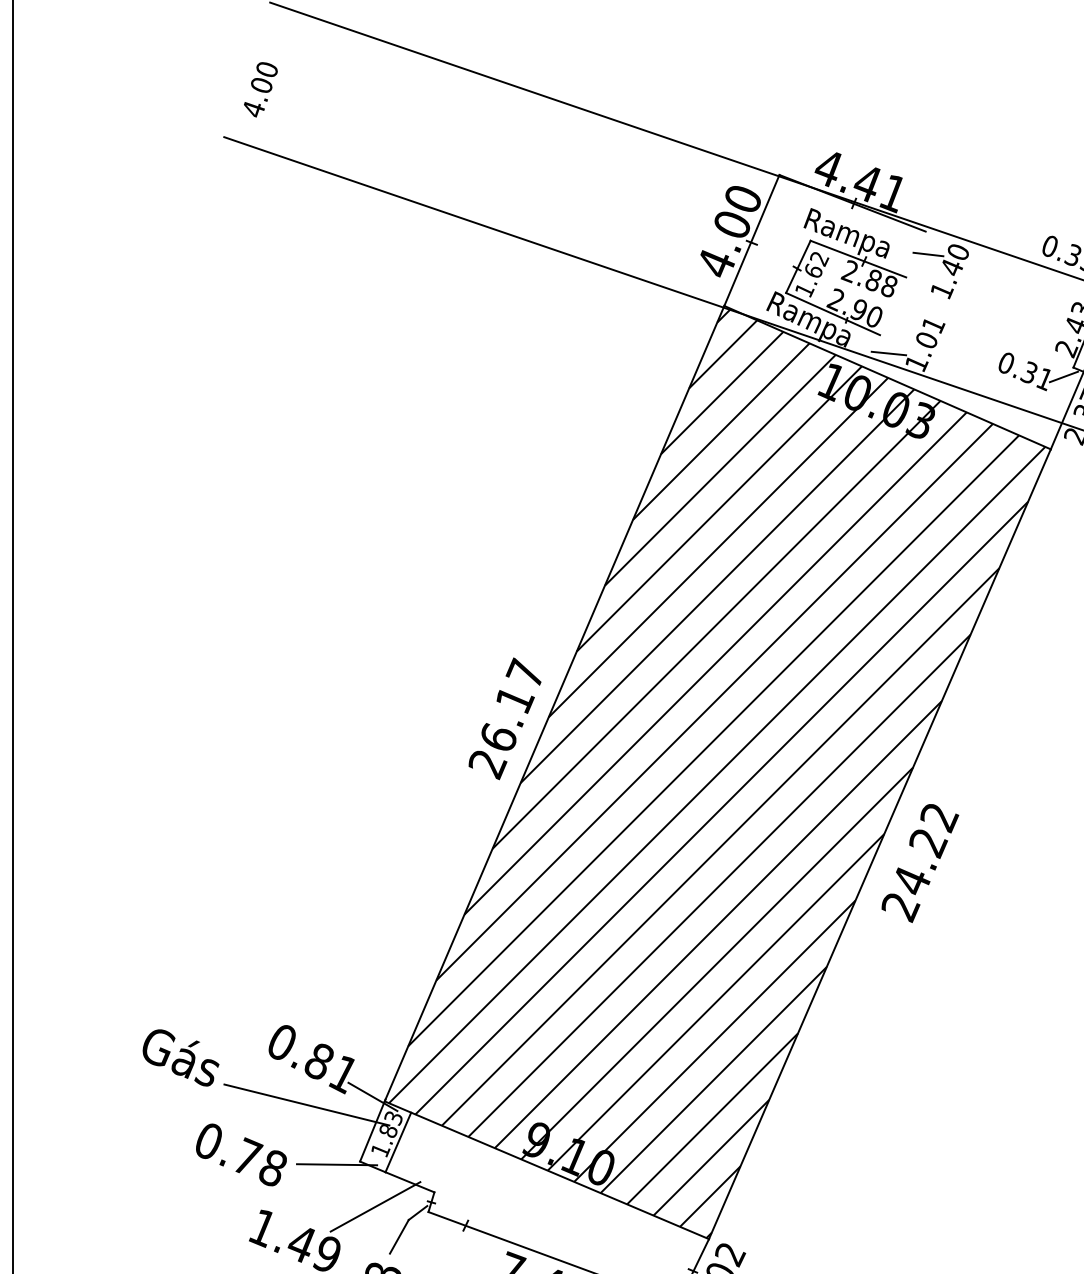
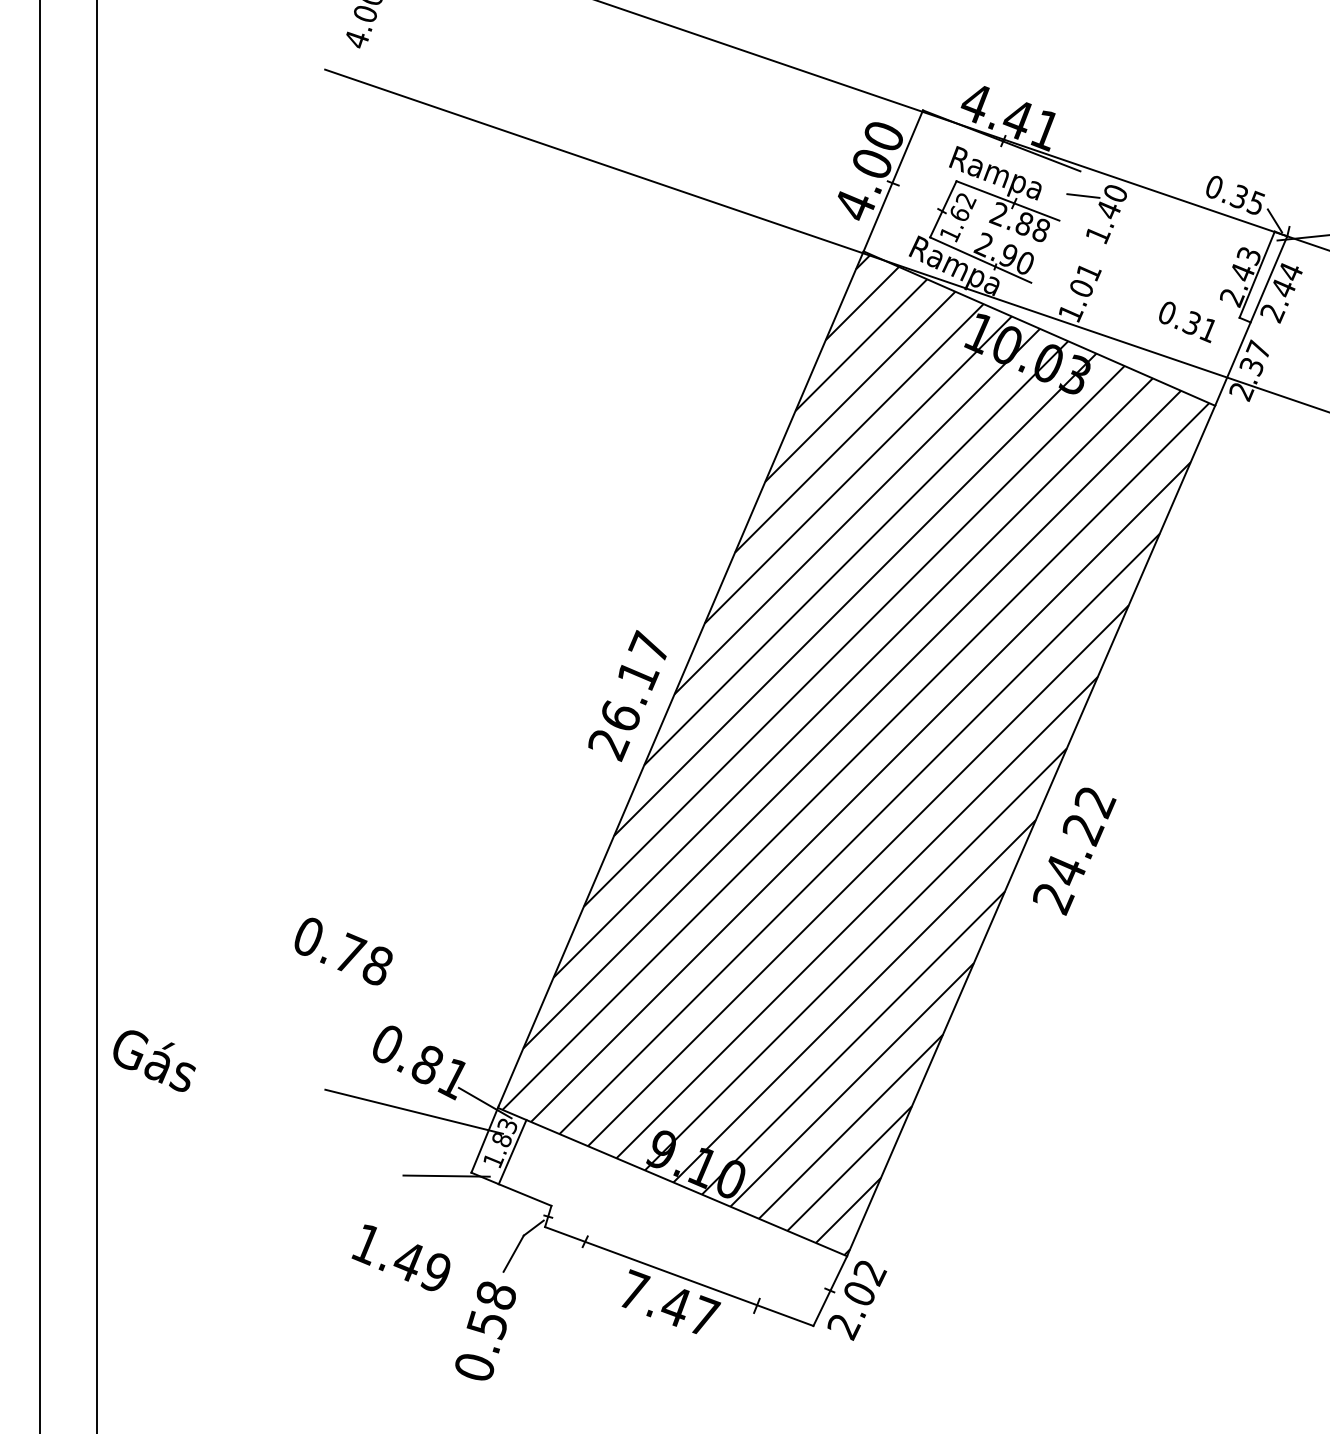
line: (888, 353) -> (1040, 302), removed
line: (1064, 376) -> (1229, 327), removed
text: (180, 1057) -> (154, 1060), moved
text: (241, 1154) -> (343, 951), moved
line: (375, 1206) -> (487, 1221), removed

